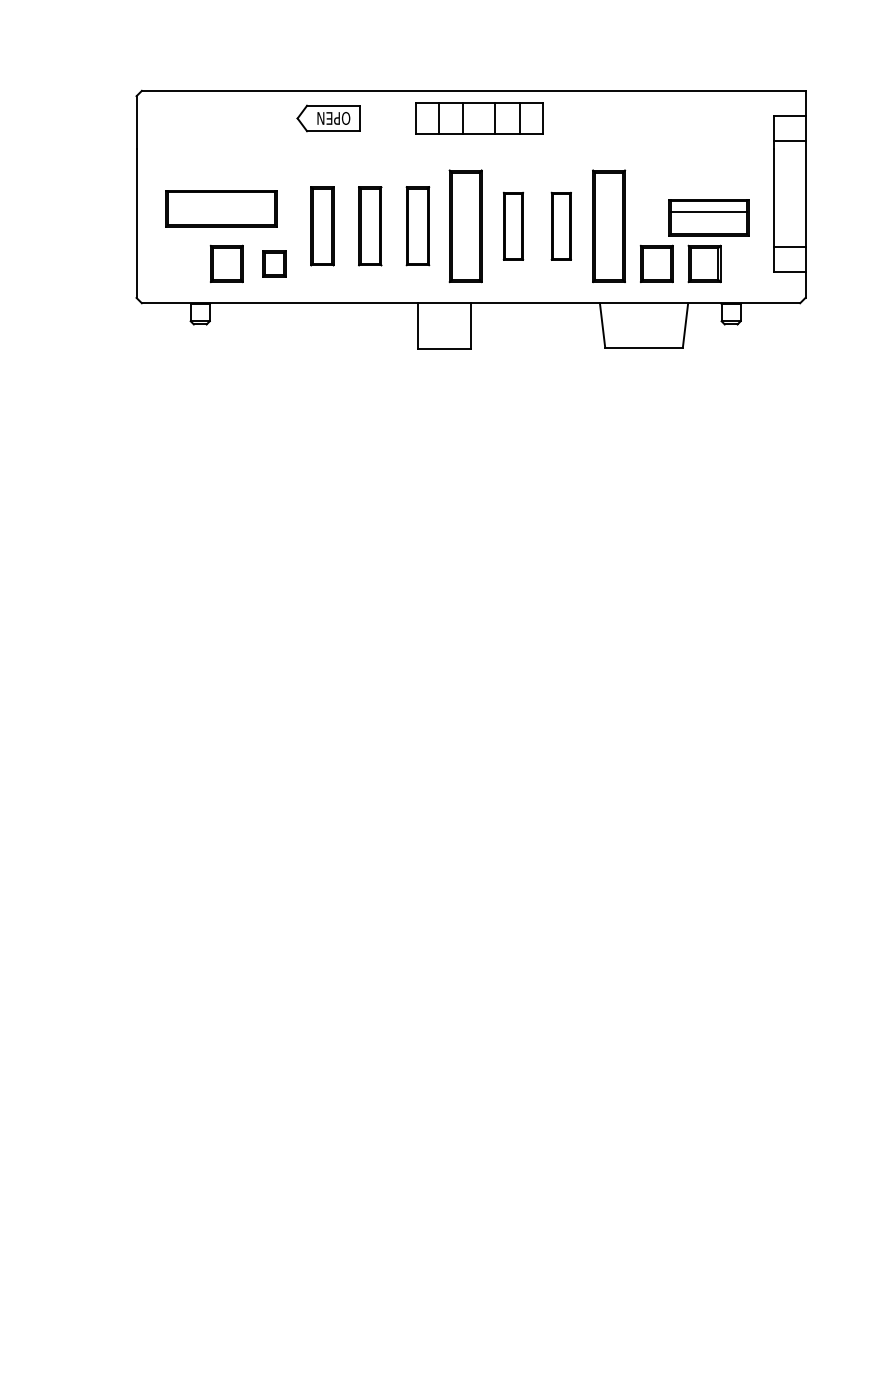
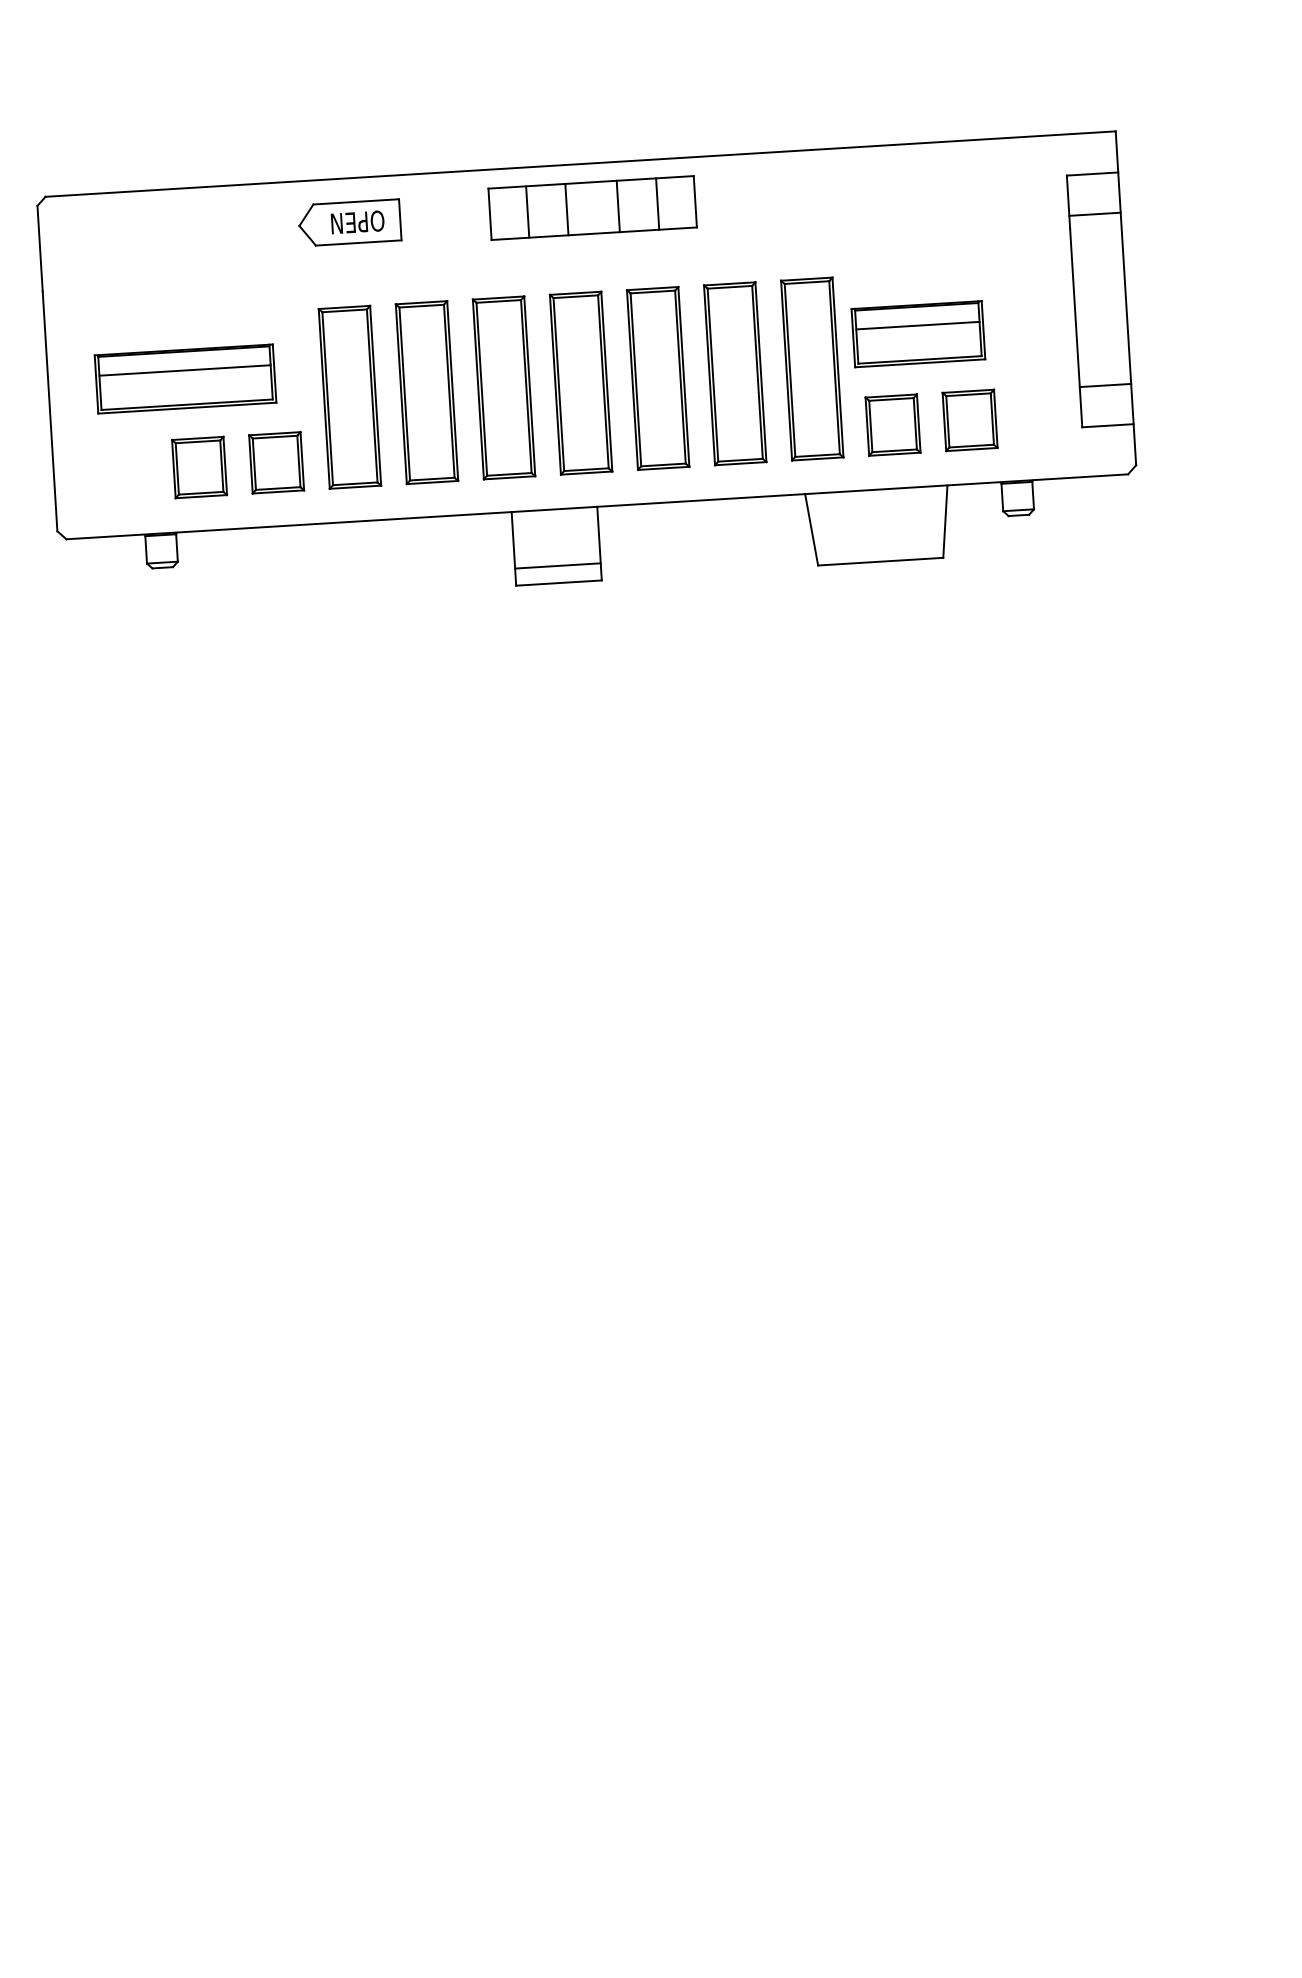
line: (221, 203) -> (185, 370), added
part: (708, 217) -> (917, 333), moved
part: (417, 225) -> (503, 386), size x1.43
part: (322, 226) -> (350, 397), size x1.43
part: (370, 226) -> (427, 392), size x1.43
part: (513, 226) -> (658, 378), size x1.67
part: (561, 226) -> (735, 374), size x1.67
part: (274, 263) -> (276, 462), size x1.43
line: (444, 338) -> (557, 566), added

